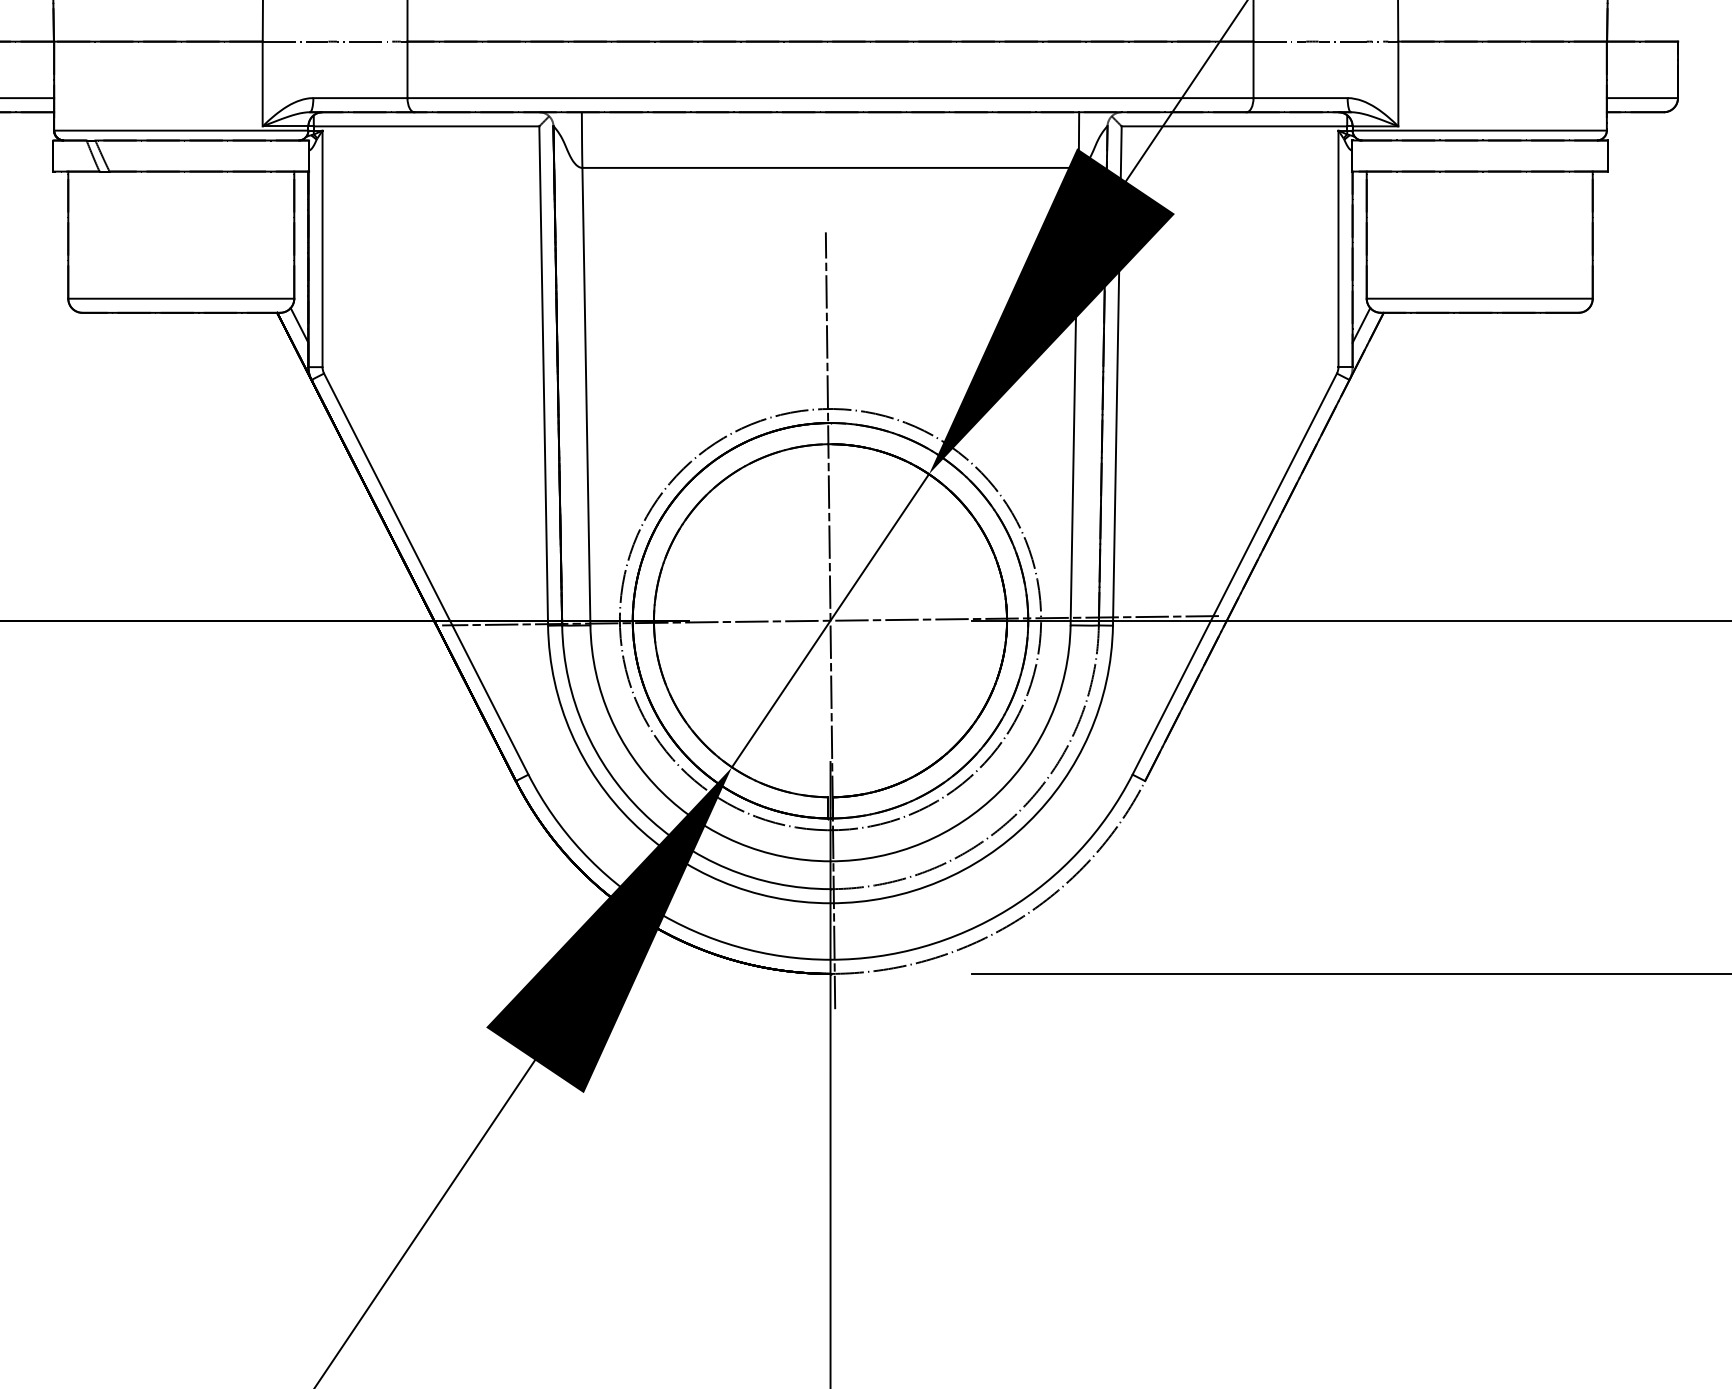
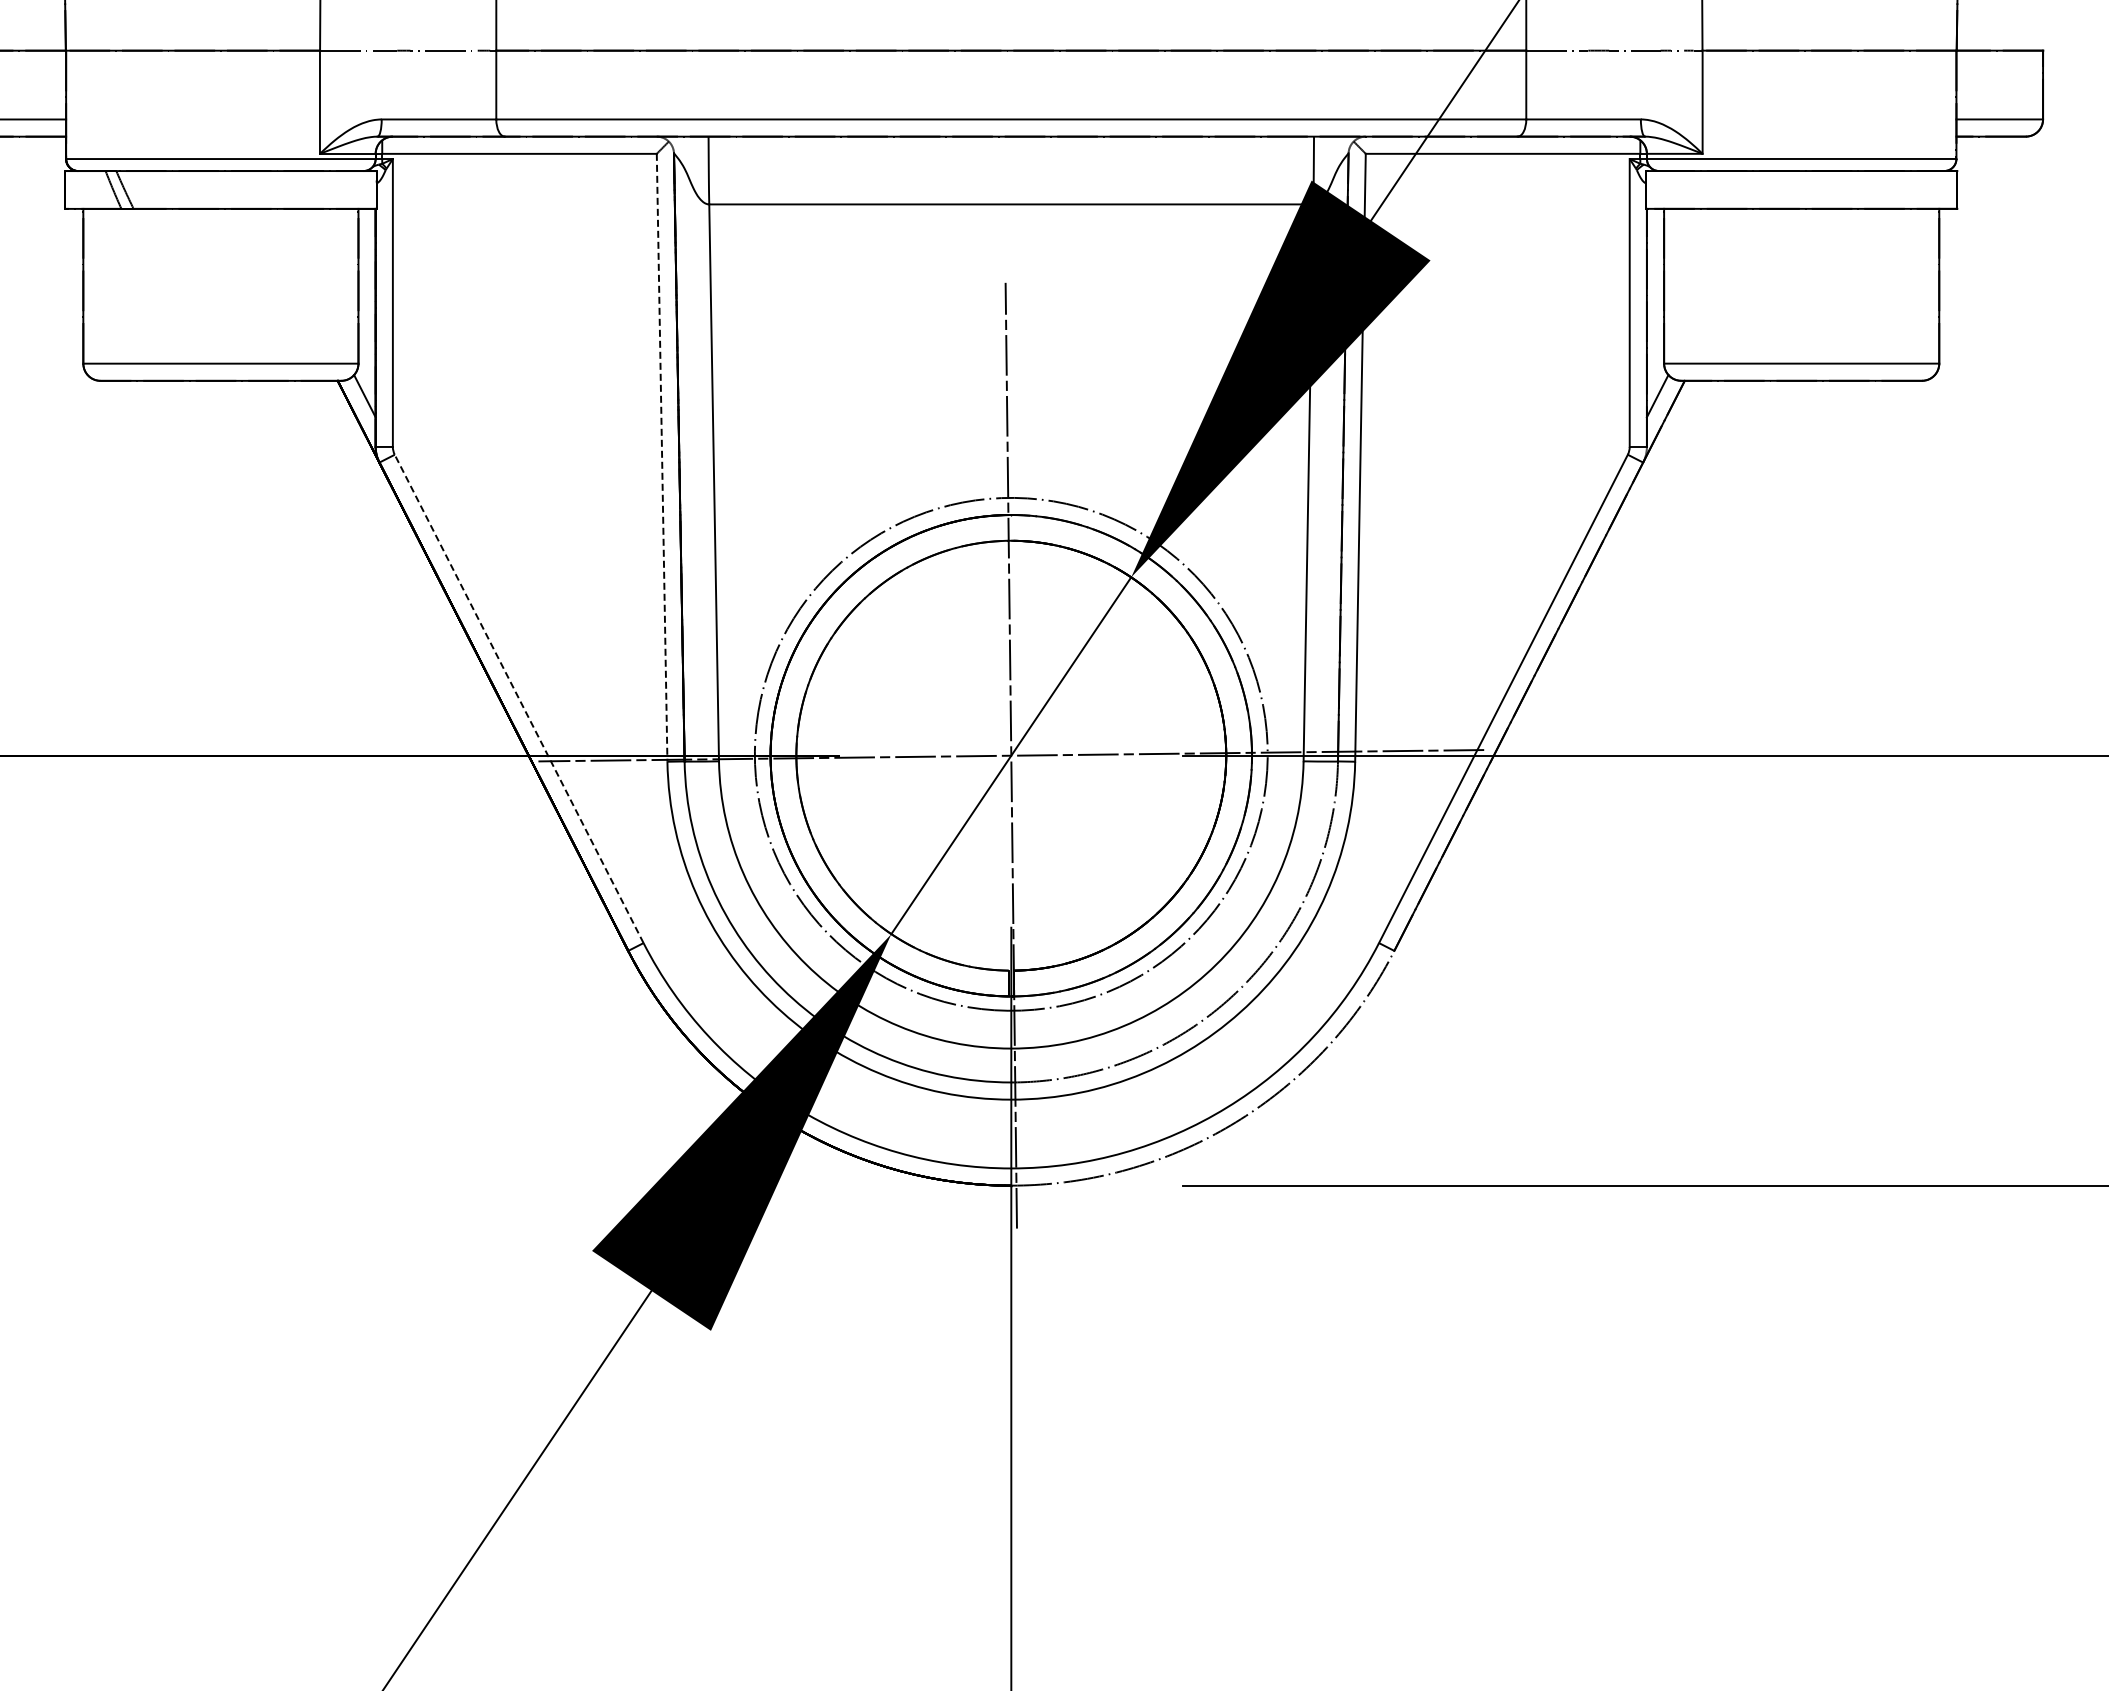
line: (544, 375) -> (662, 457), solid -> dashed
line: (425, 573) -> (518, 698), solid -> dashed

